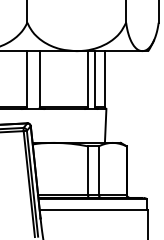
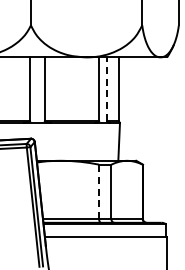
line: (95, 79) -> (107, 89), solid -> dashed
line: (88, 170) -> (99, 191), solid -> dashed

